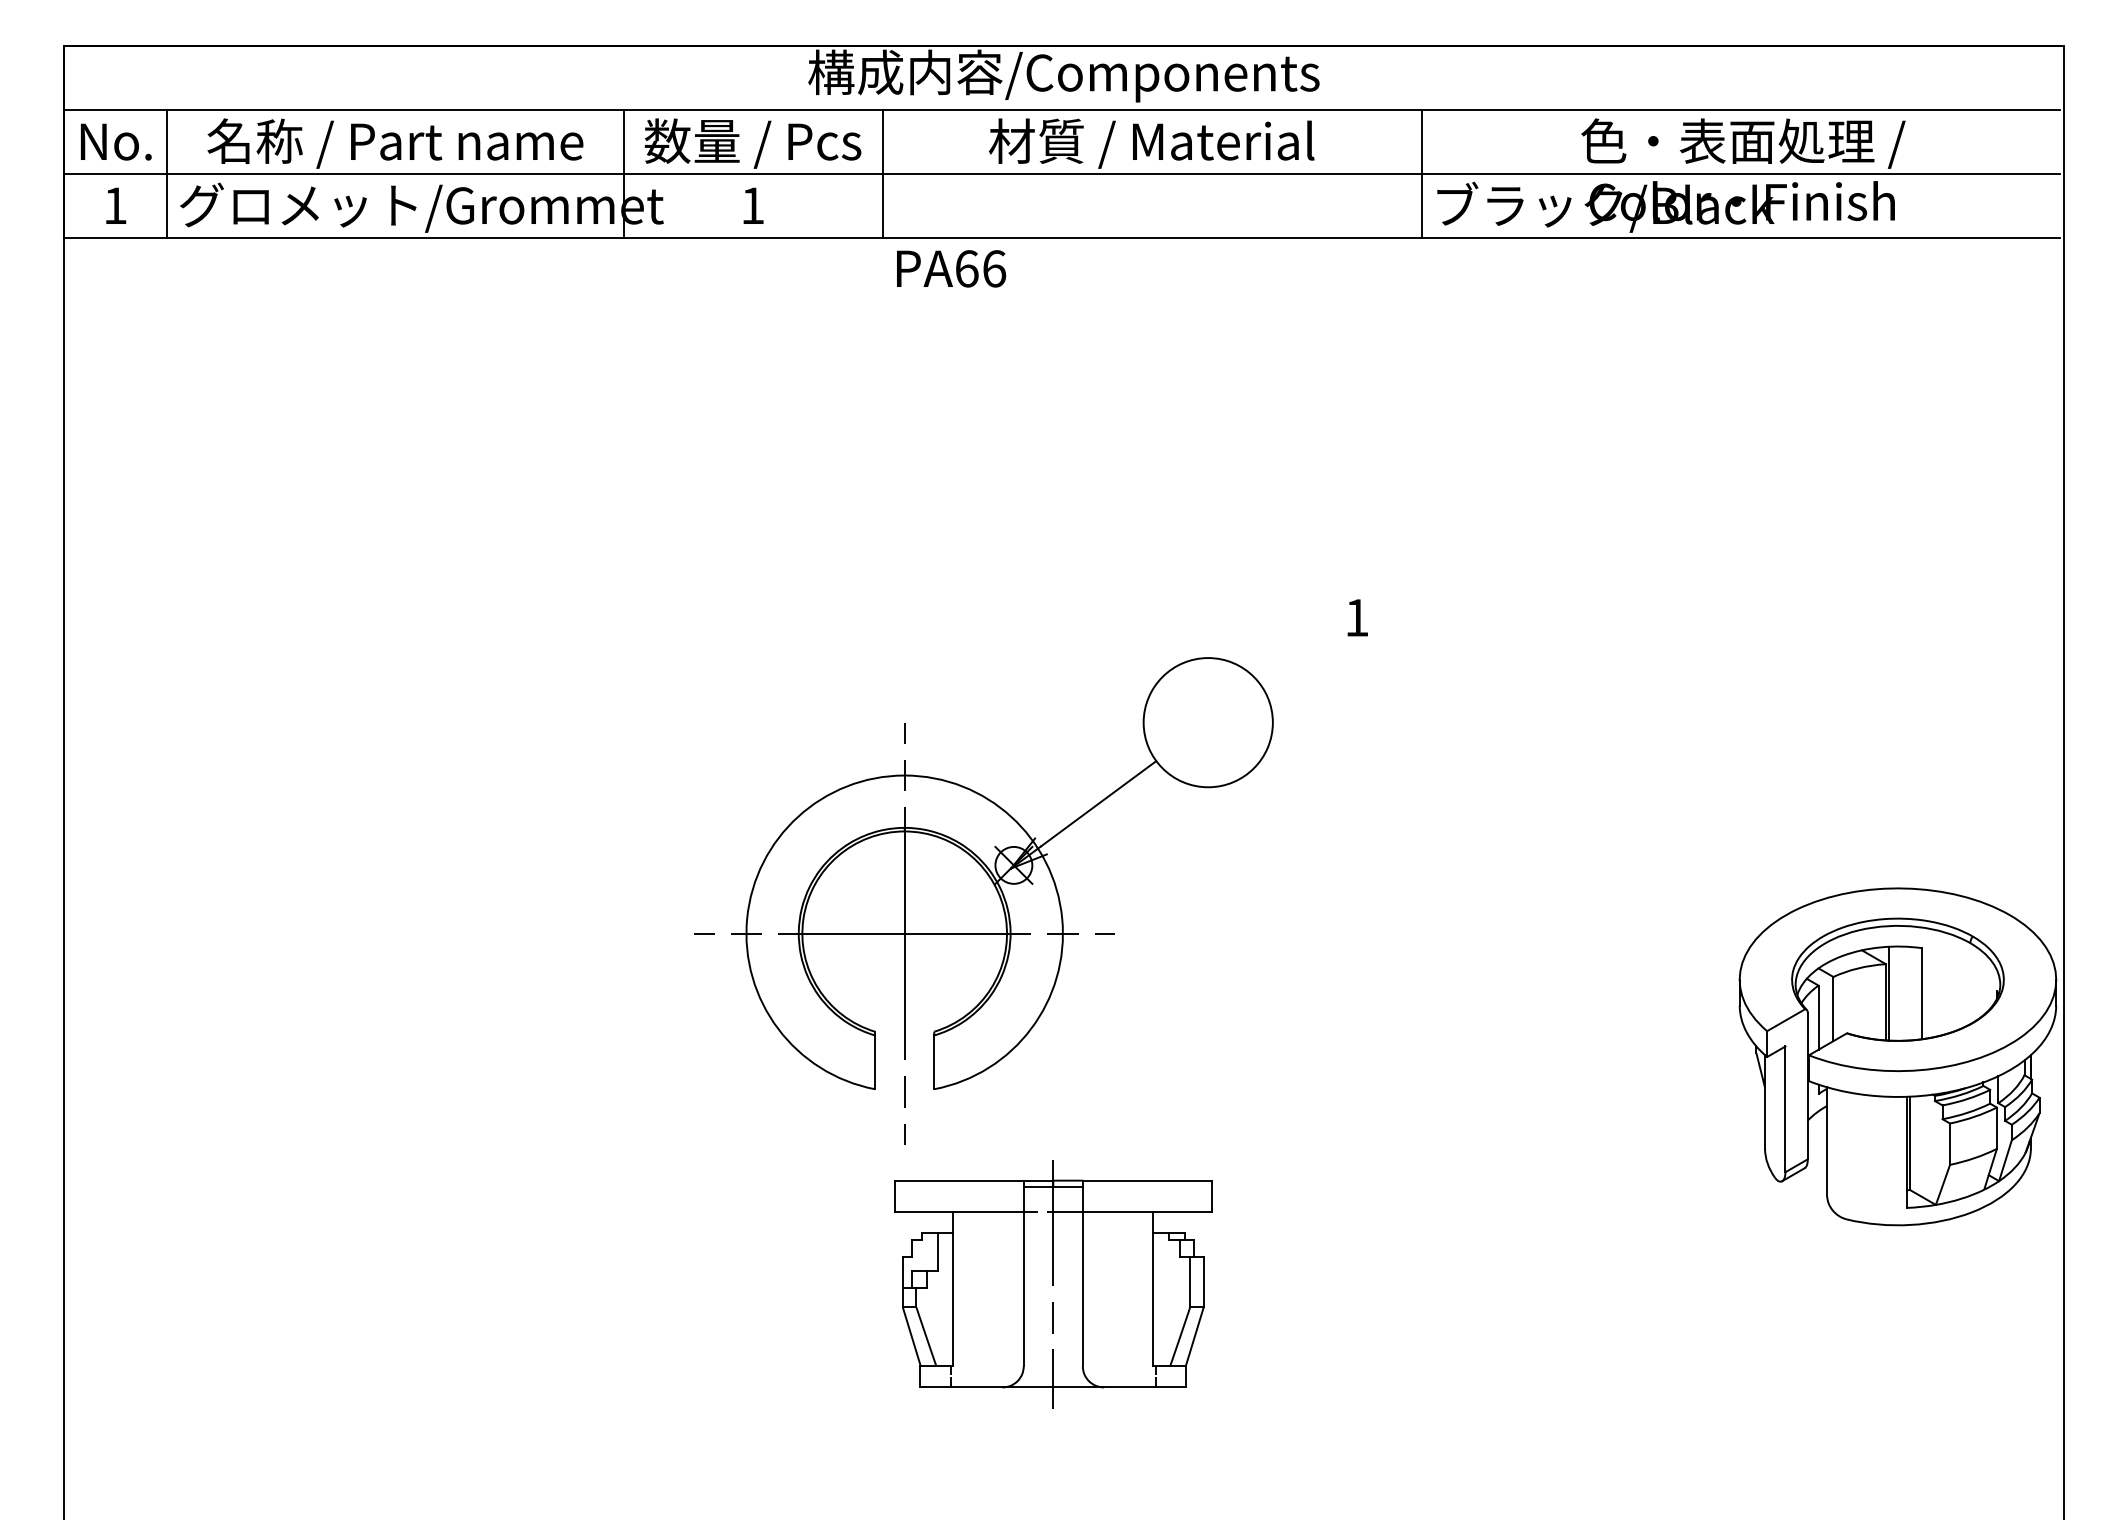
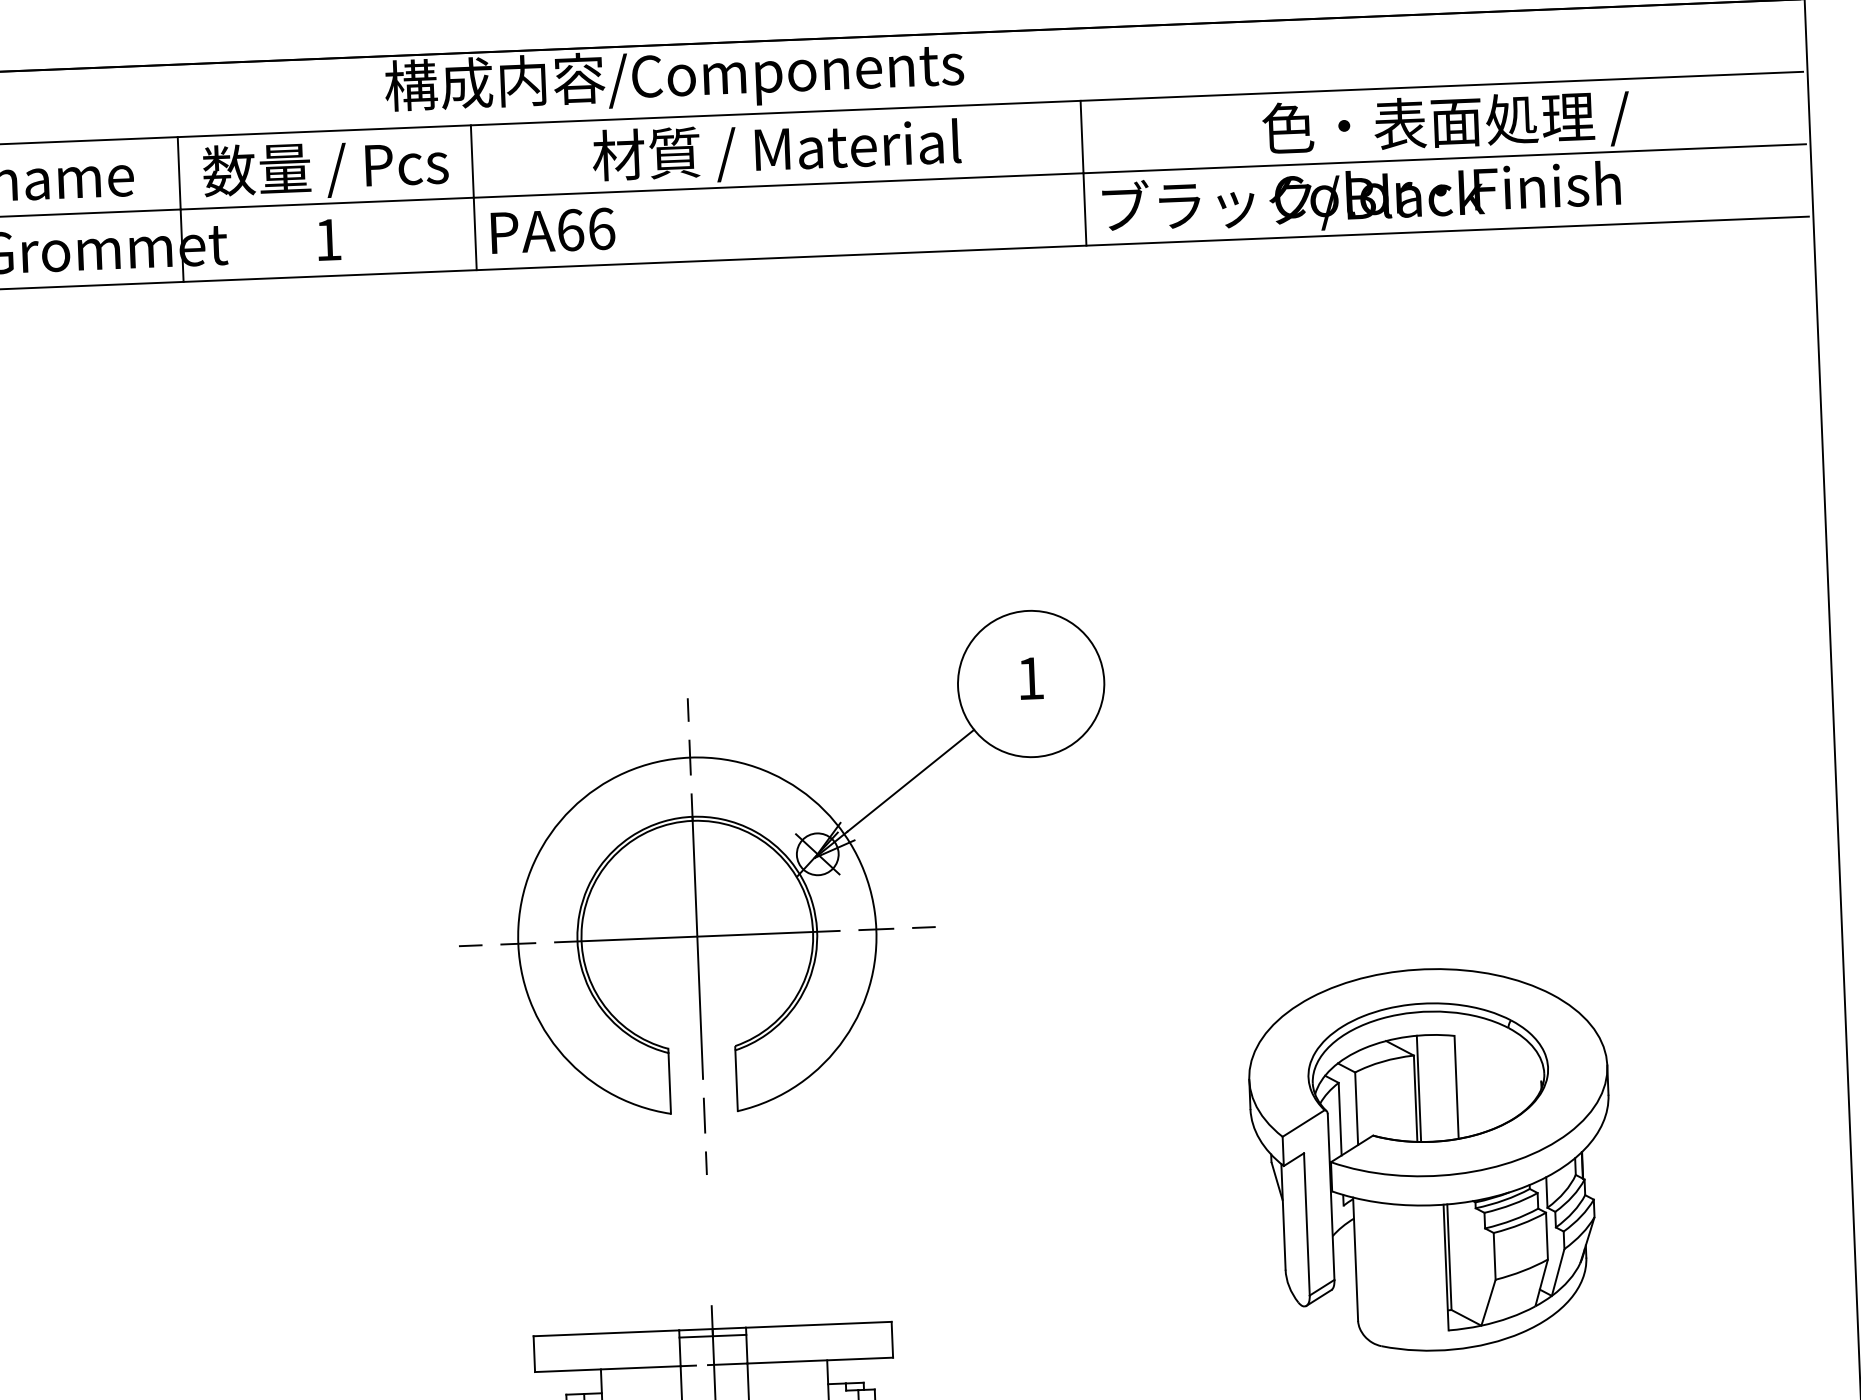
text: (951, 268) -> (553, 230), moved
part: (983, 900) -> (784, 895), moved
part: (1897, 1056) -> (1431, 1159), moved

